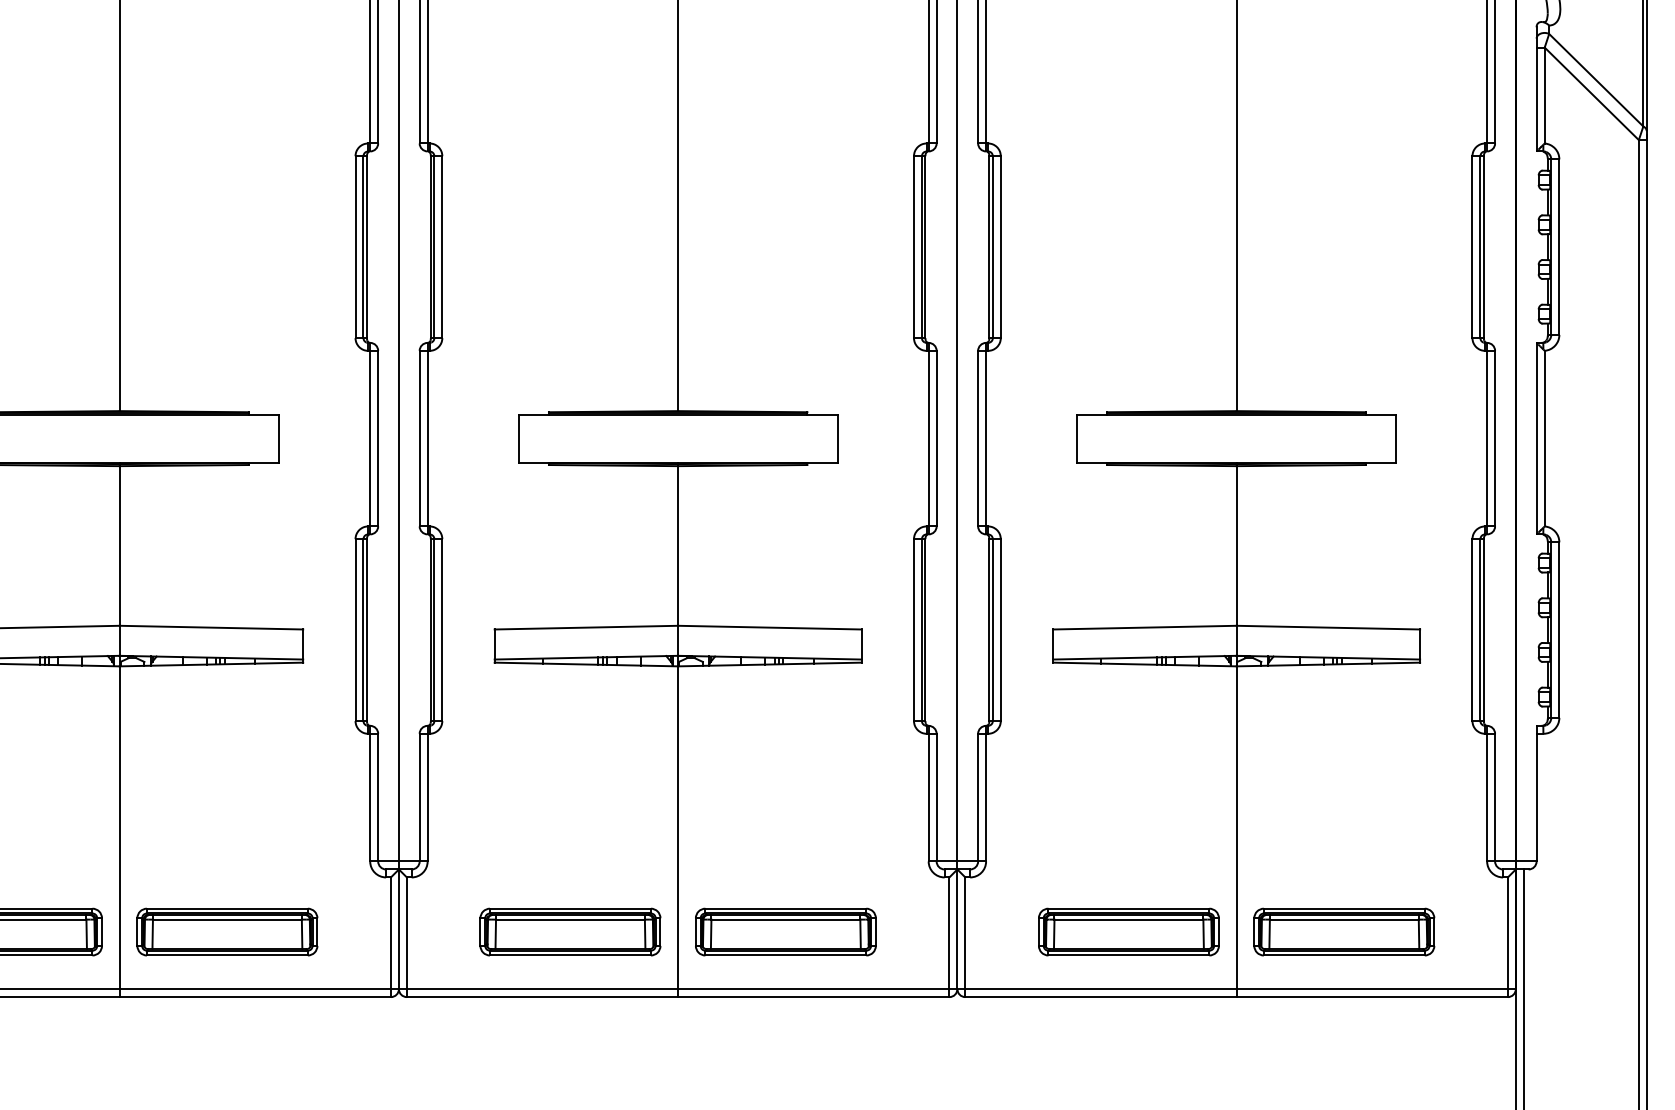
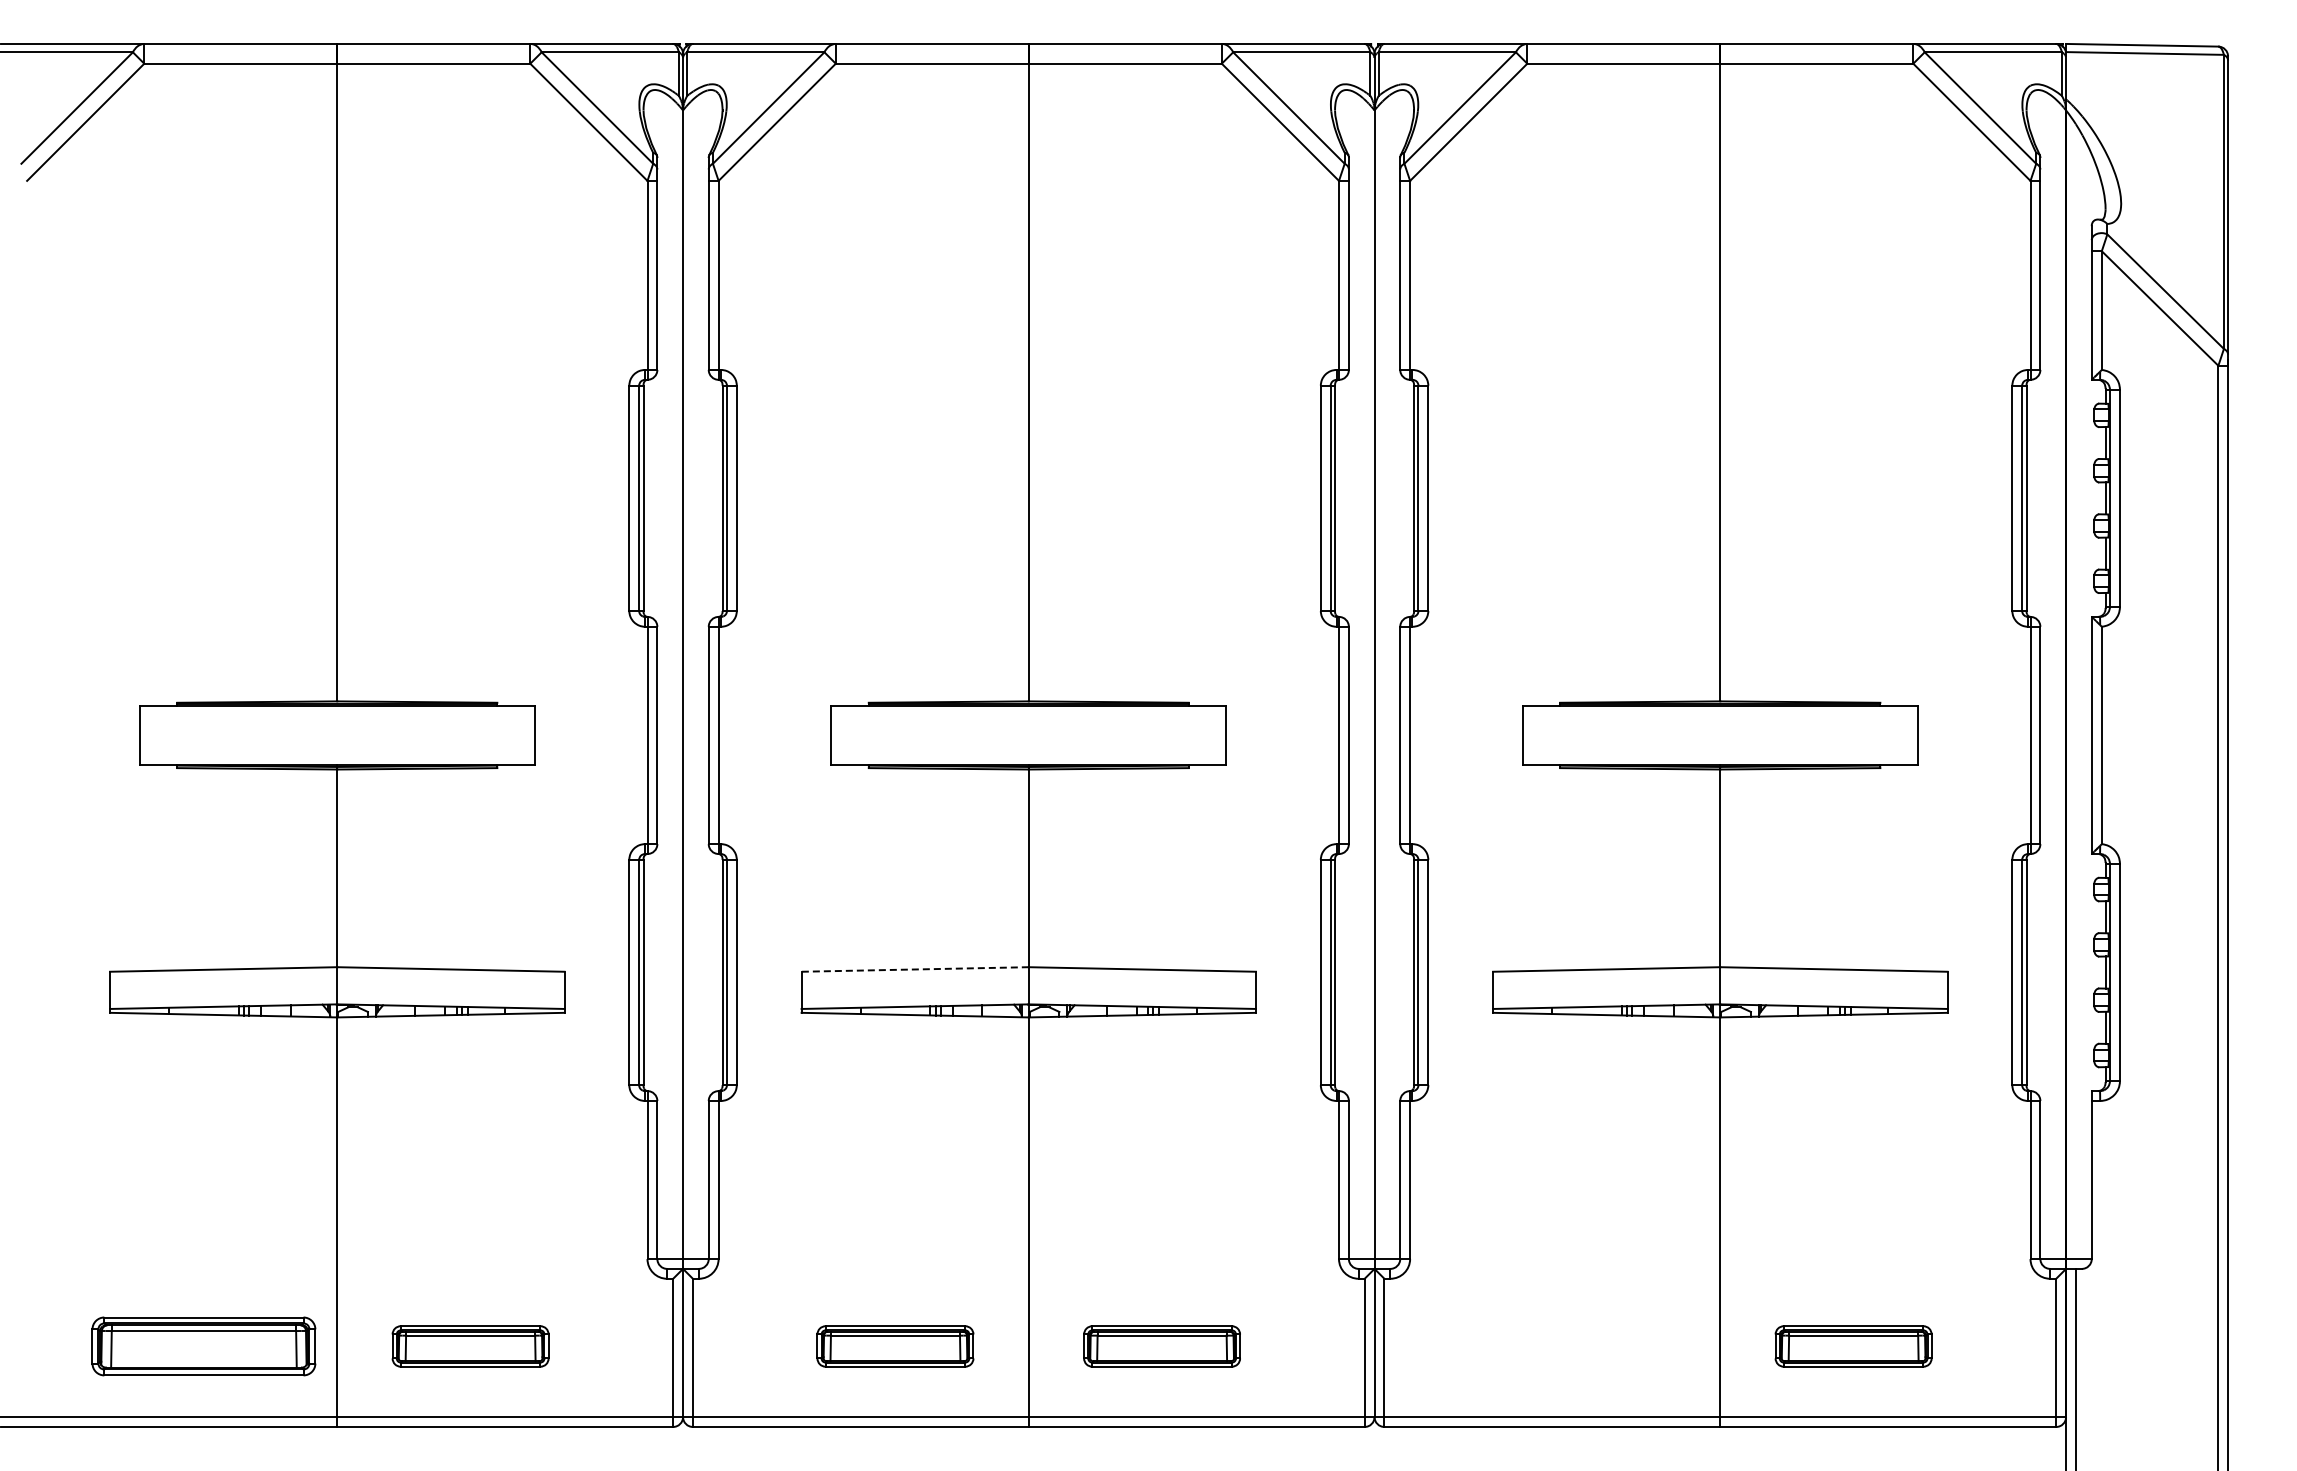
line: (586, 627) -> (915, 969), solid -> dashed
part: (227, 932) -> (470, 1346), size x0.7
part: (570, 932) -> (895, 1346), size x0.7
part: (785, 932) -> (1161, 1346), size x0.7
part: (1128, 932) -> (1586, 1346), removed
part: (1344, 932) -> (1853, 1346), size x0.7

